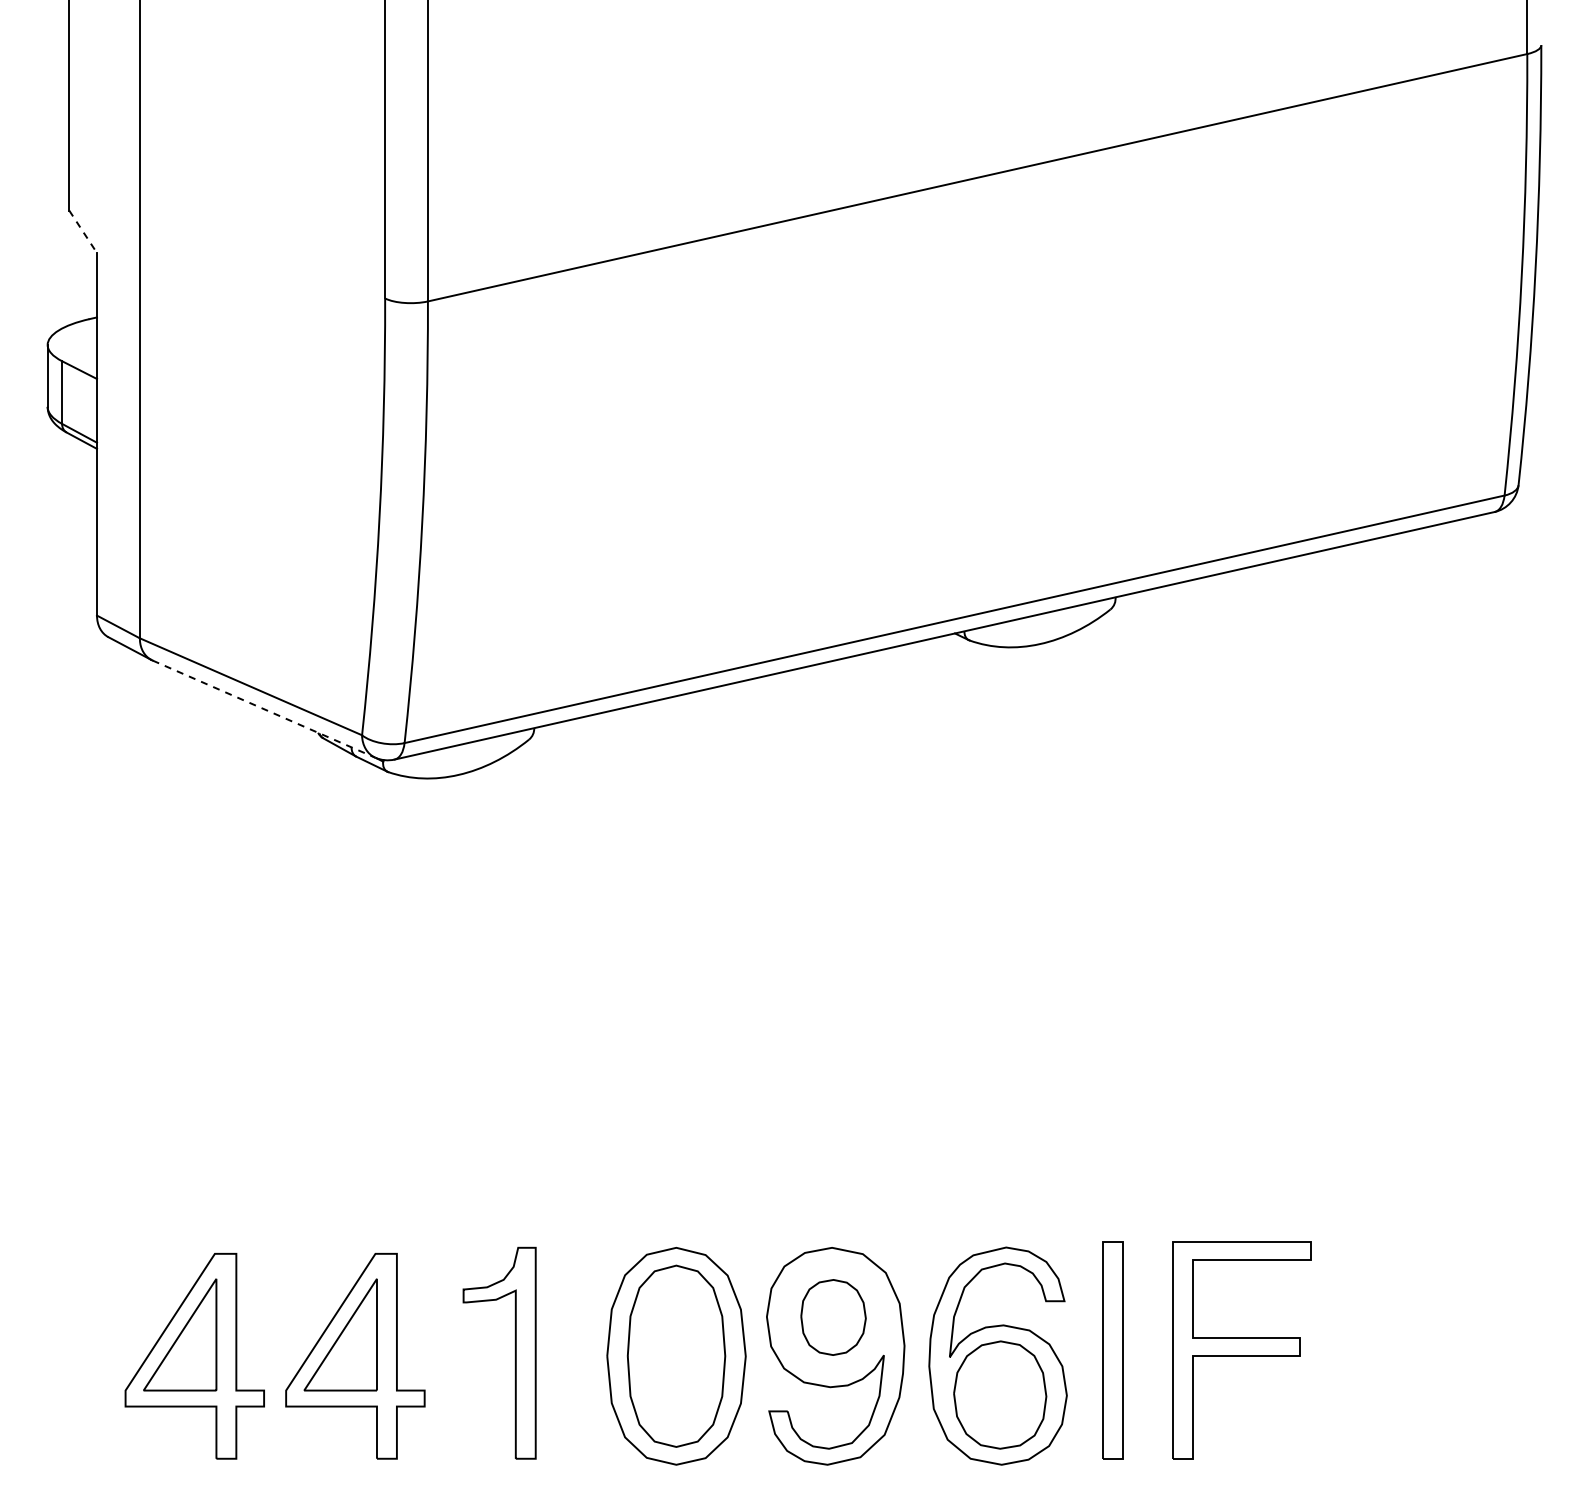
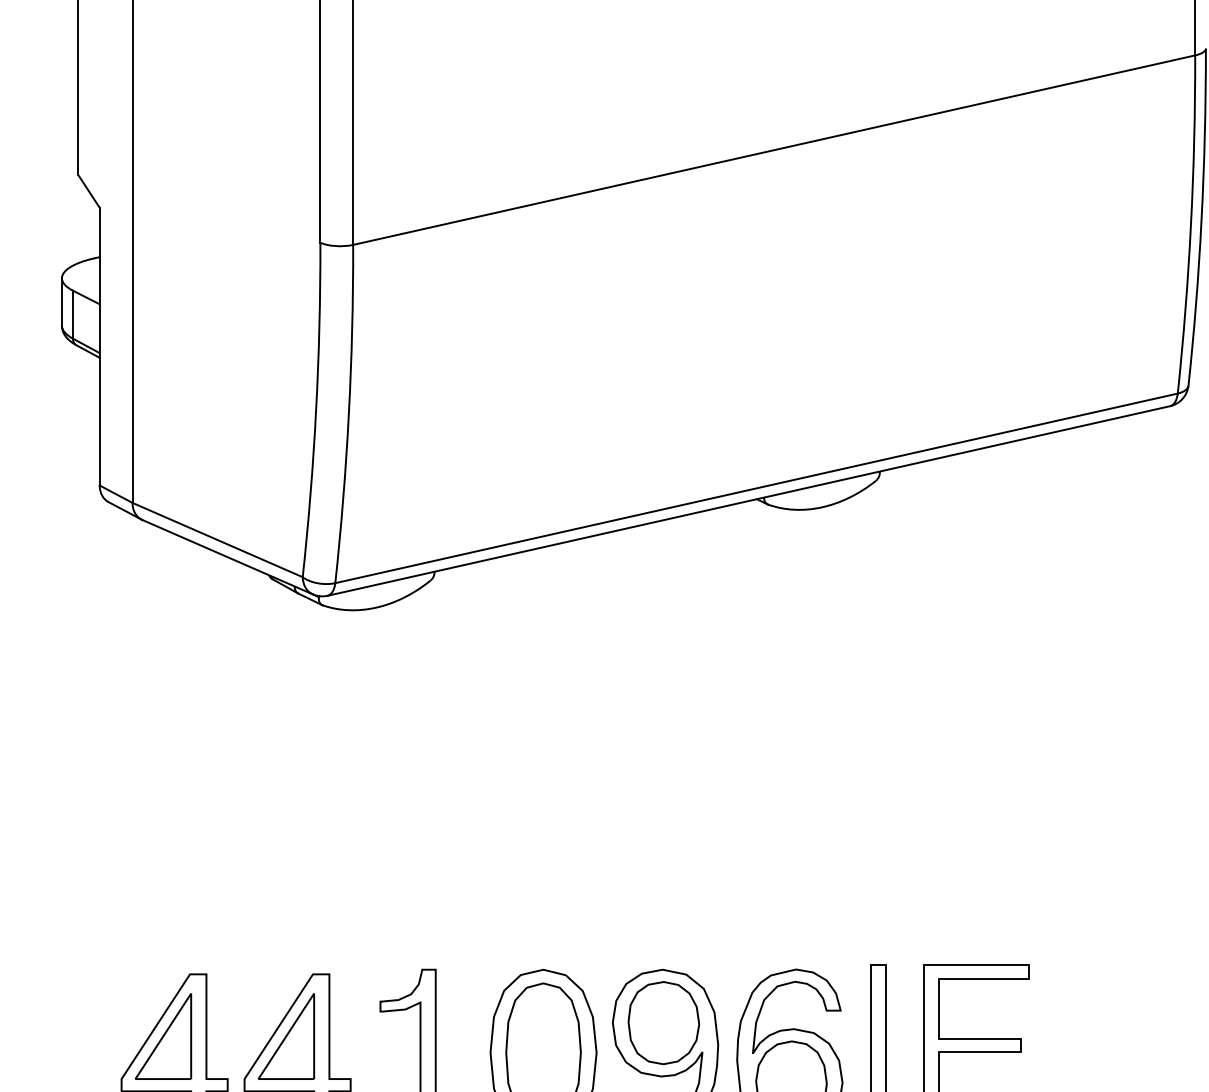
line: (83, 232) -> (89, 192), dashed -> solid
line: (264, 709) -> (228, 557), dashed -> solid
part: (833, 1317) -> (663, 1023), size x1.43

